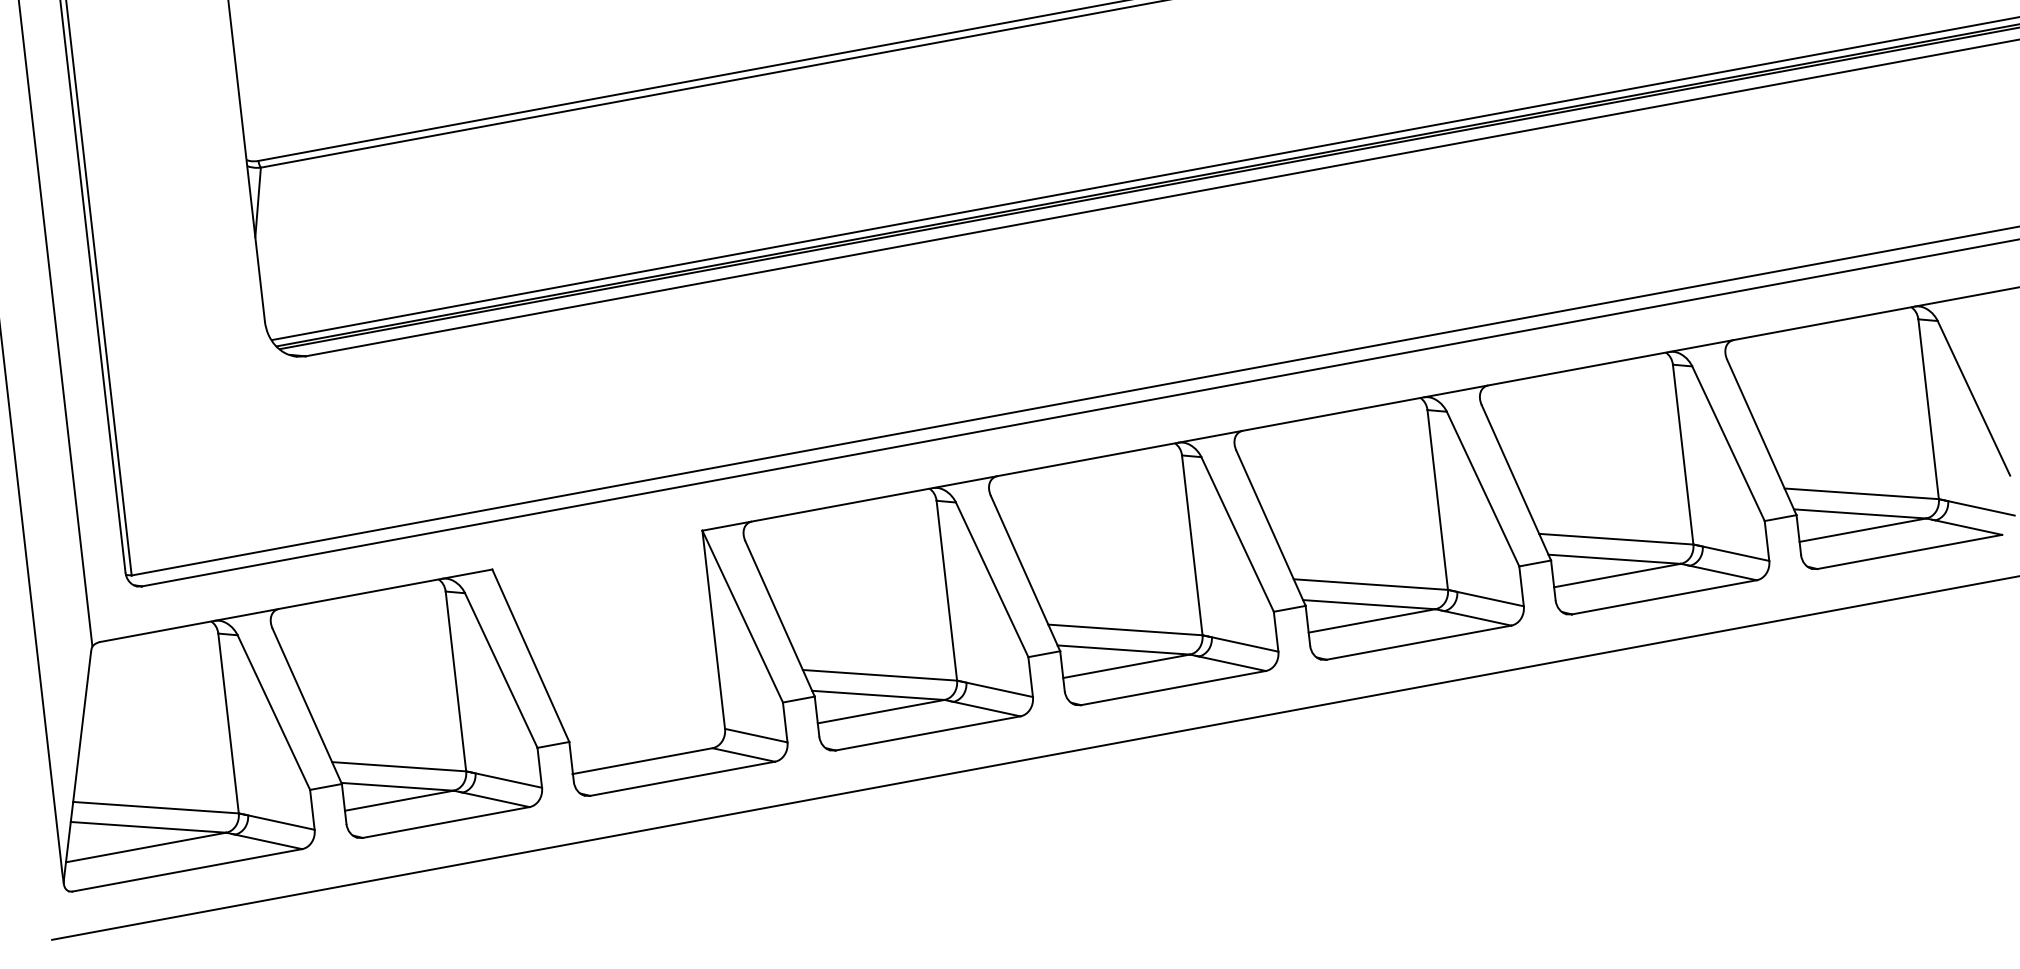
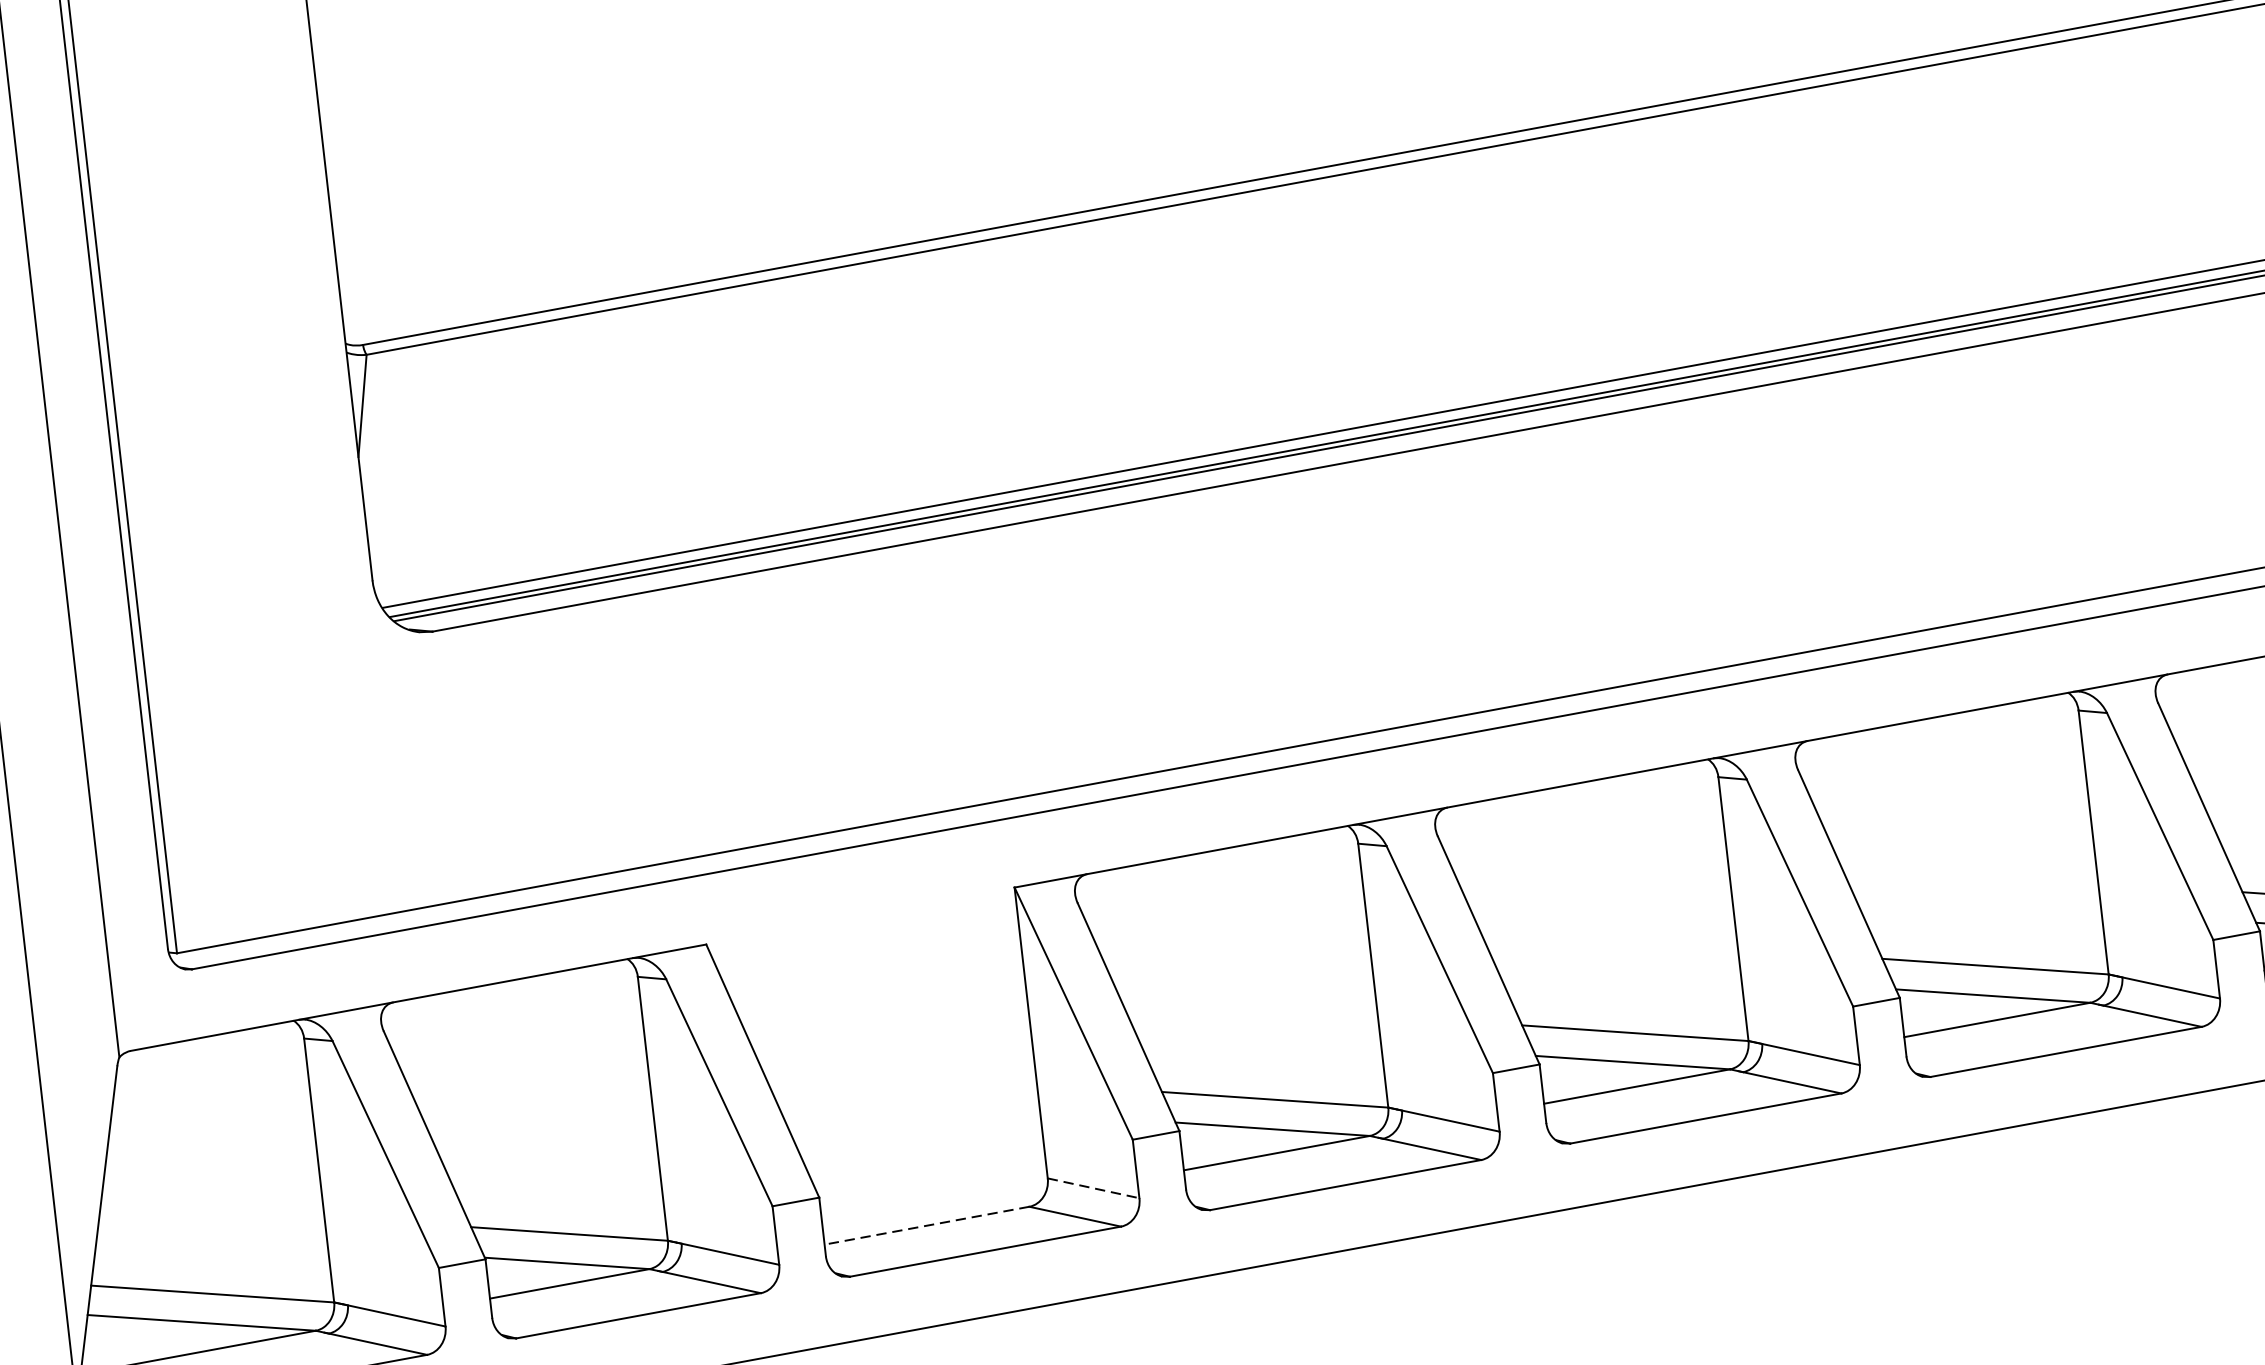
line: (756, 735) -> (1093, 1188), solid -> dashed
line: (641, 761) -> (925, 1226), solid -> dashed

